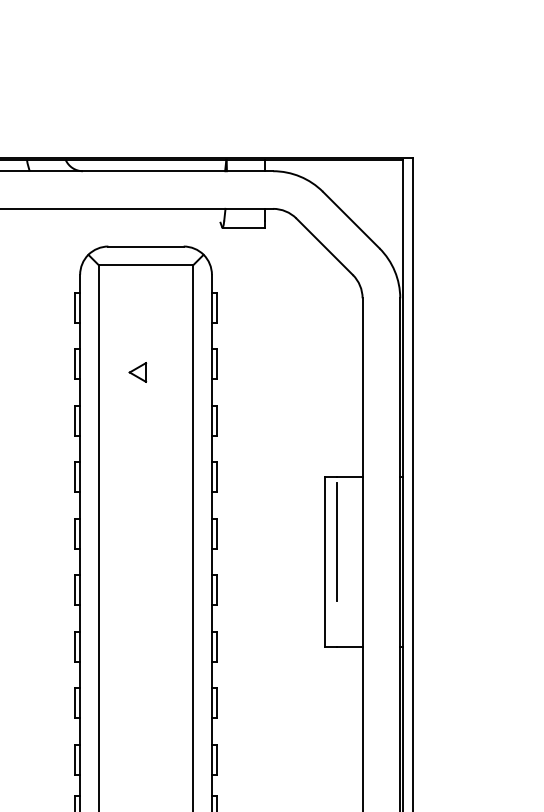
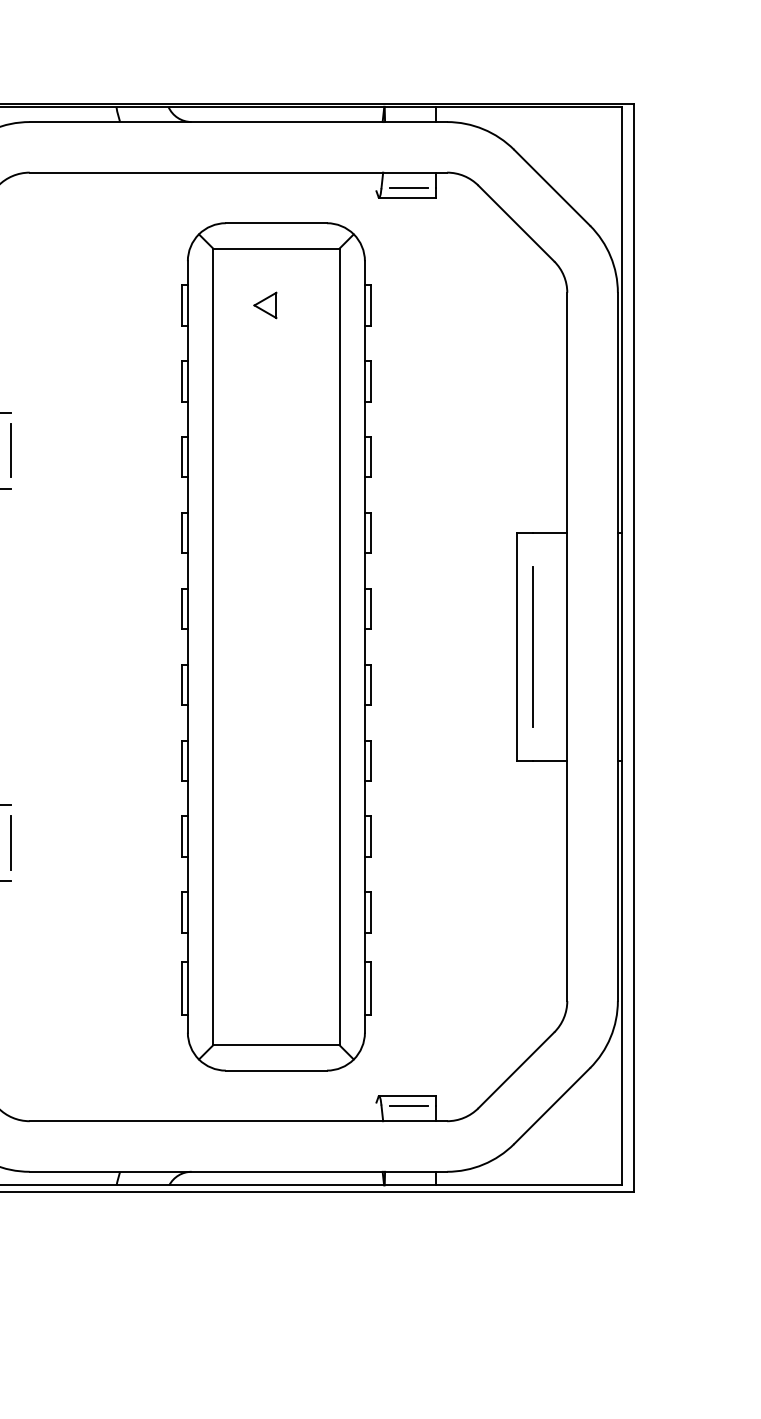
line: (244, 220) -> (408, 188), added
part: (137, 372) -> (265, 305), moved
line: (336, 541) -> (532, 646), moved

